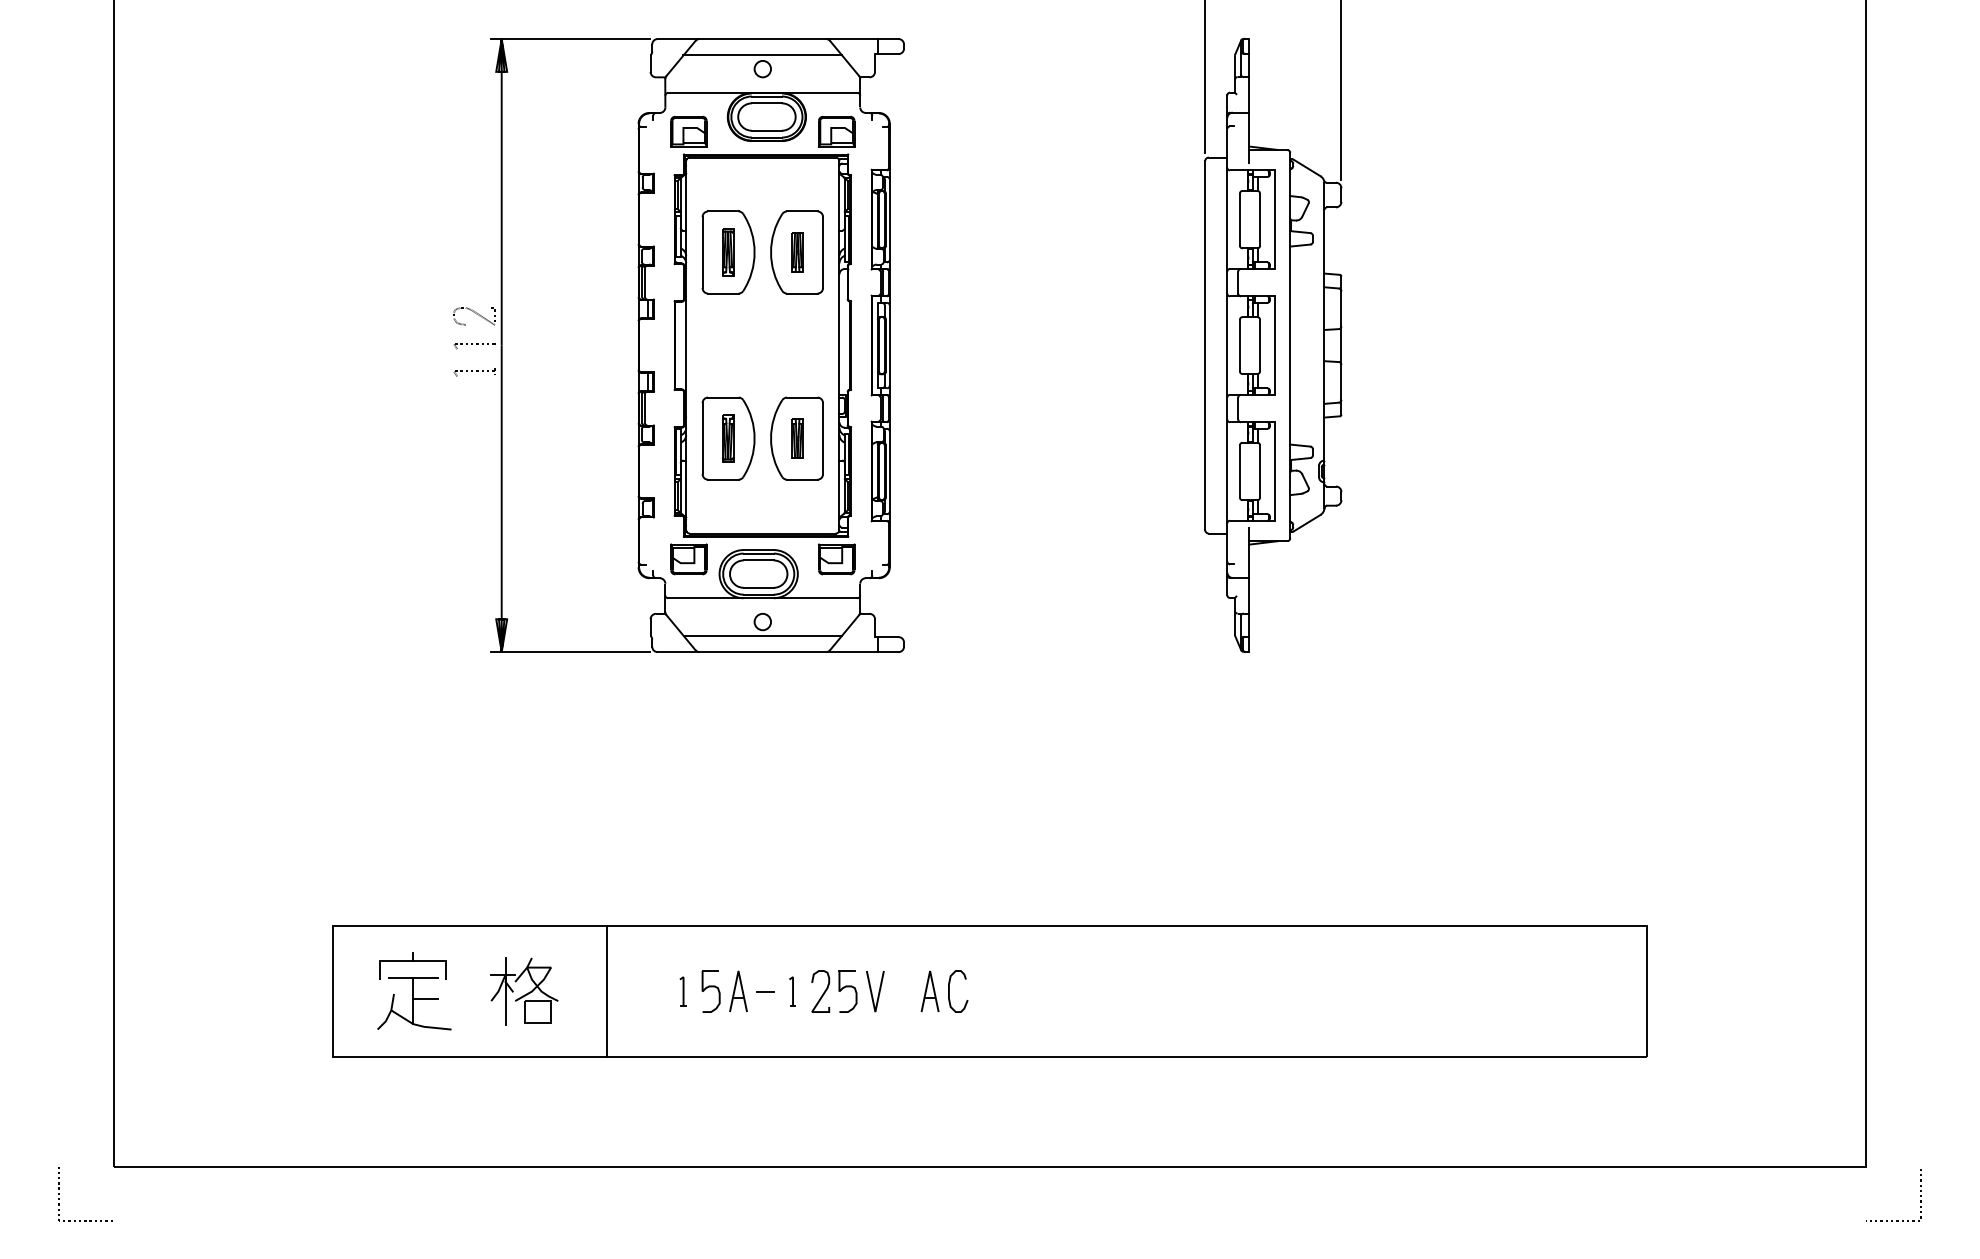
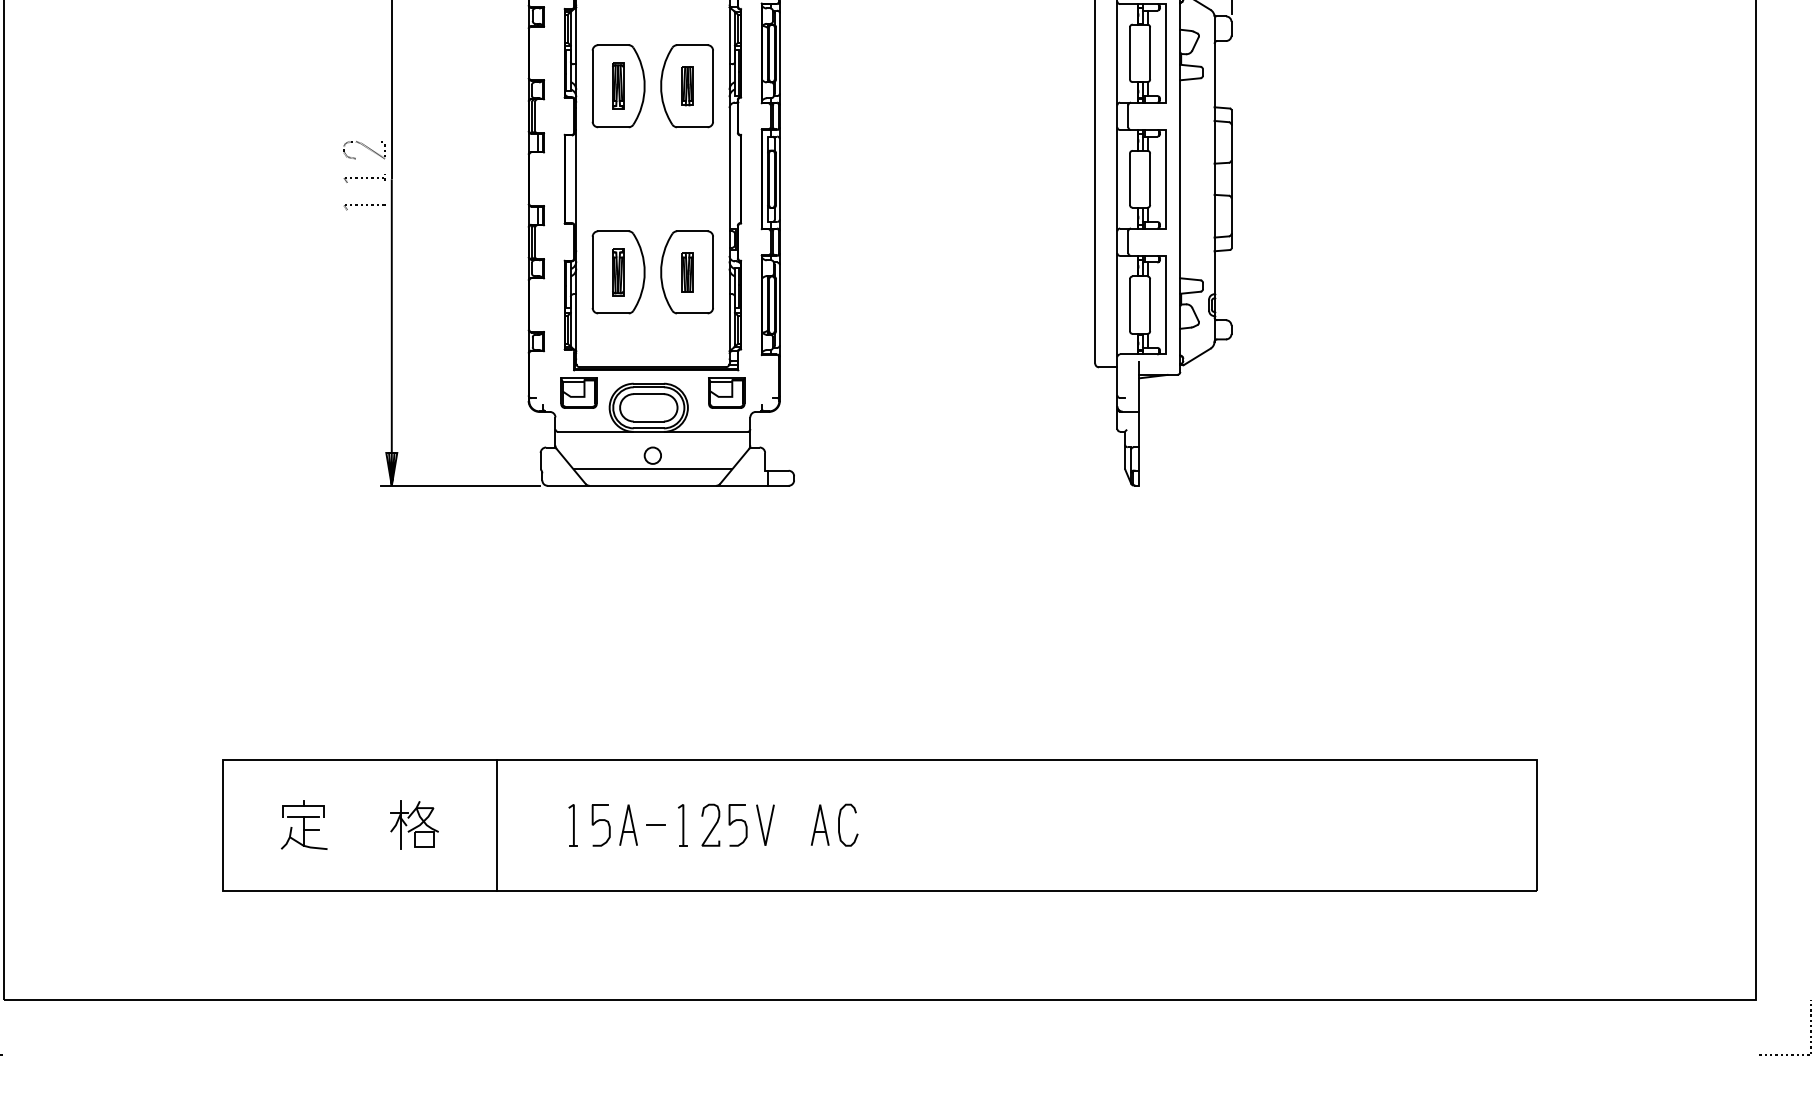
part: (413, 991) -> (303, 825), size x0.62
part: (524, 991) -> (414, 825), size x0.71
part: (682, 991) -> (572, 825), size x1.43
part: (792, 991) -> (682, 825), size x1.43

